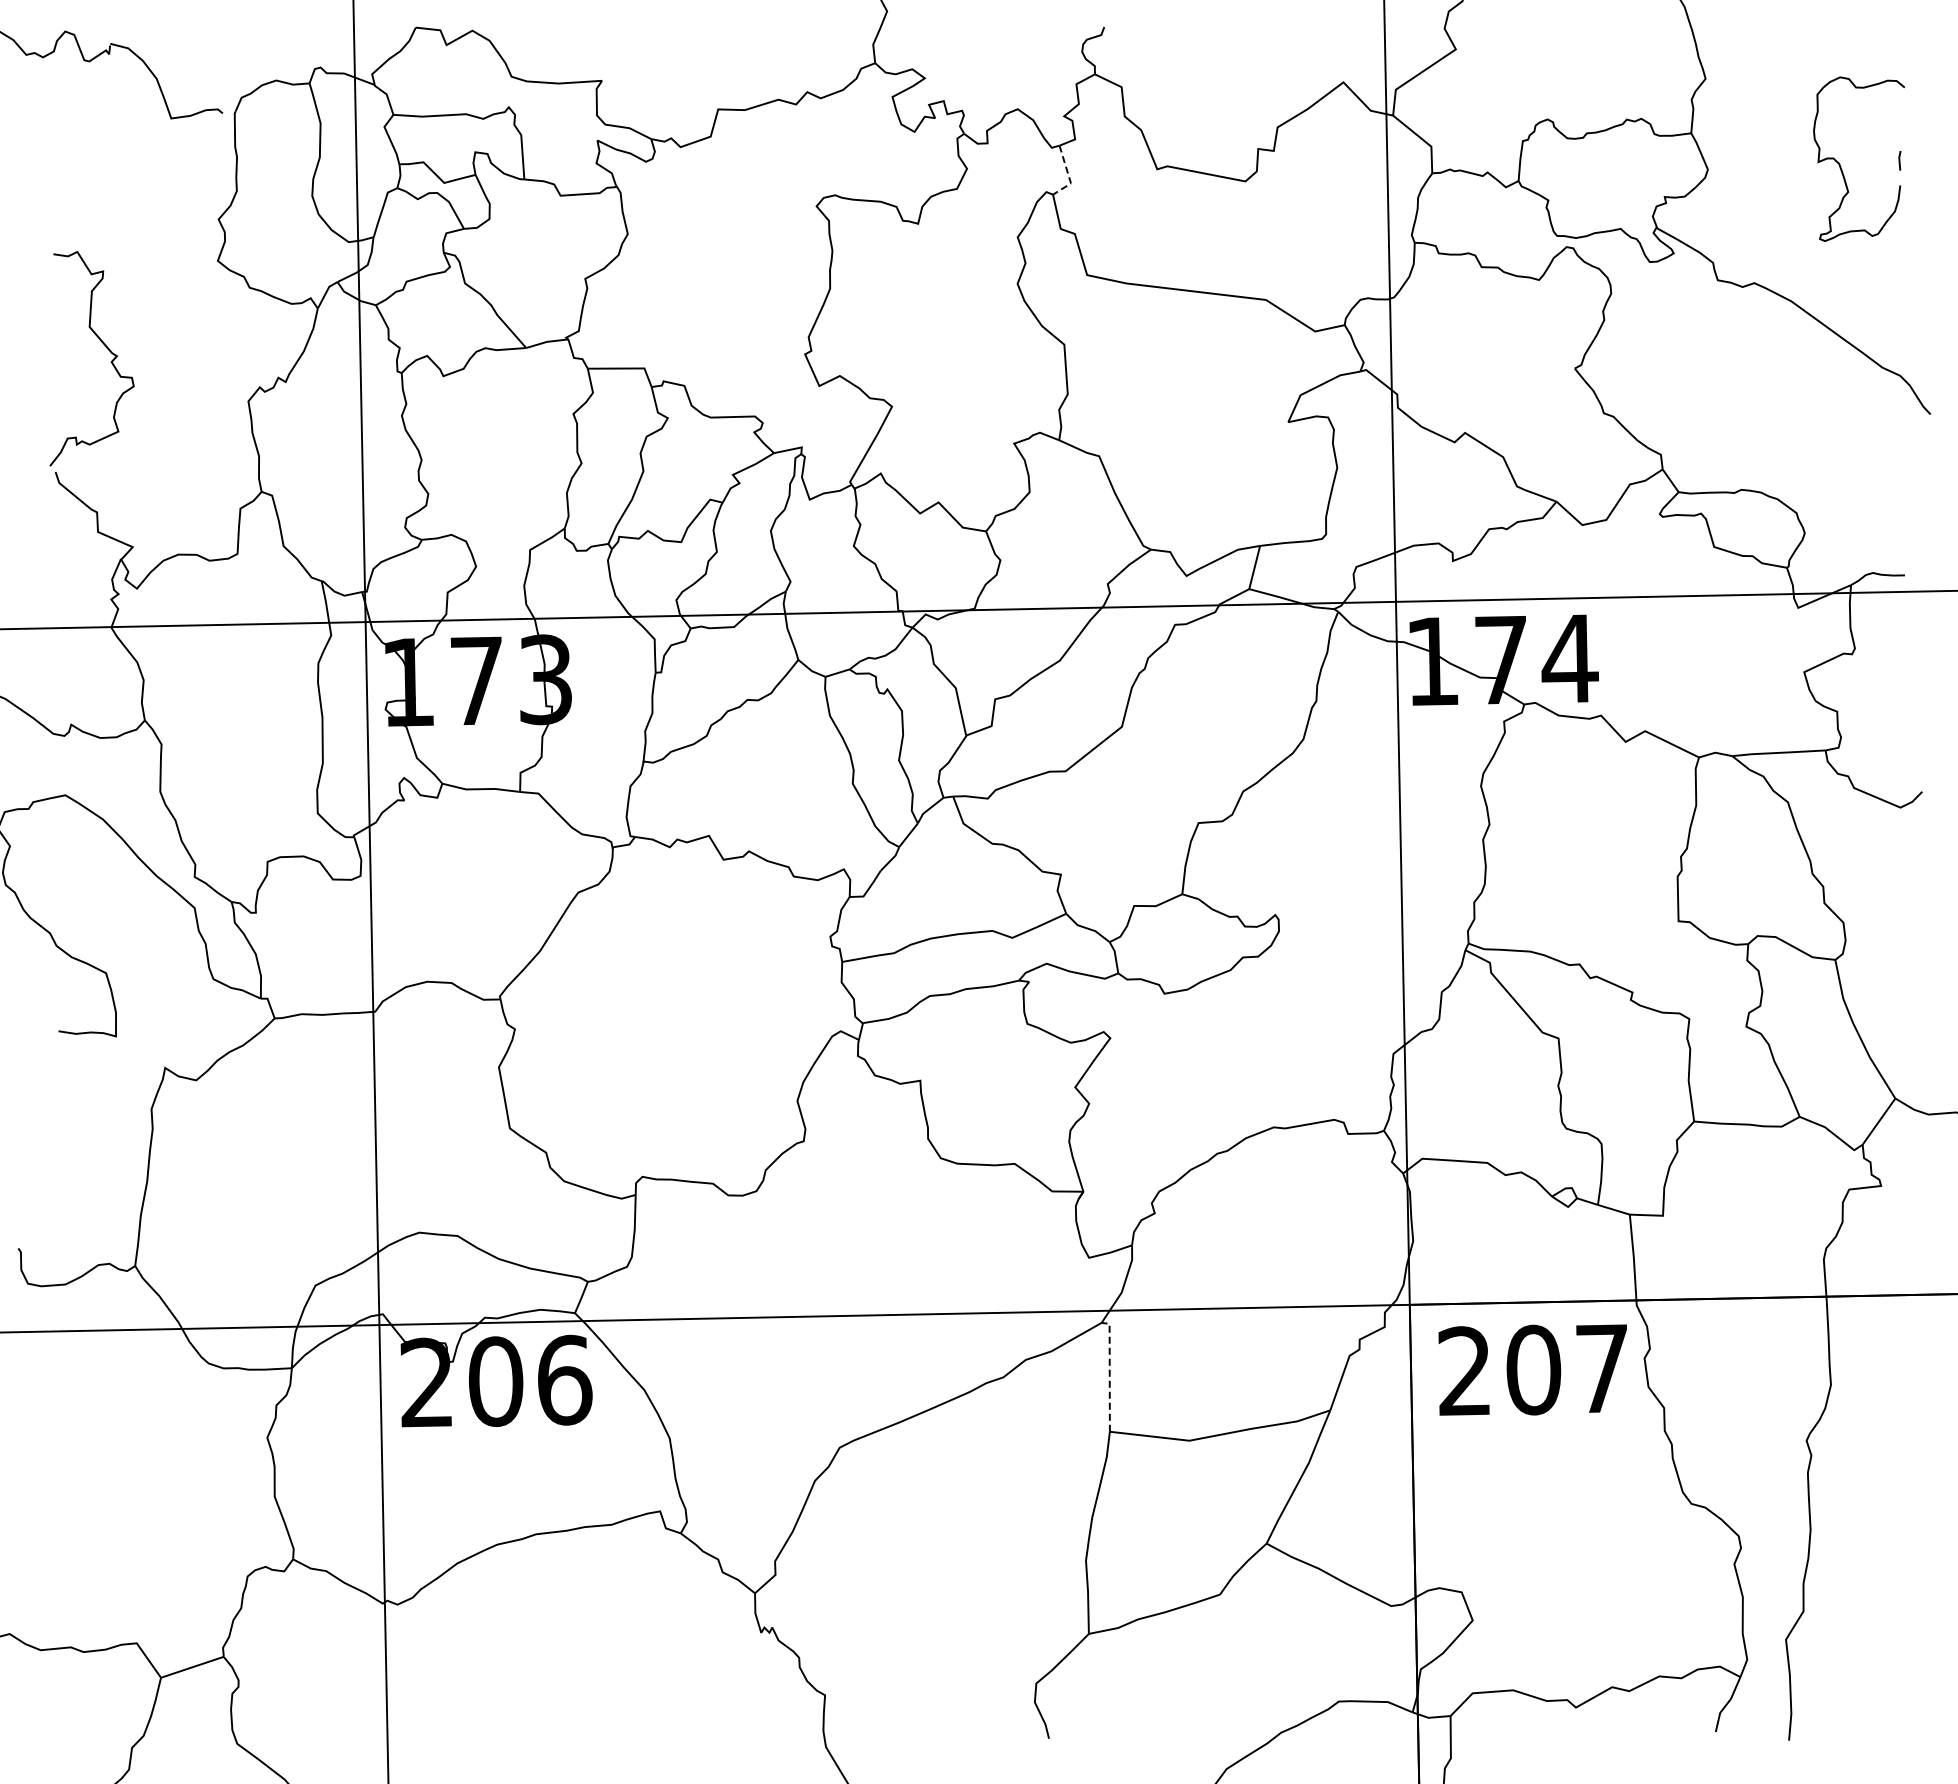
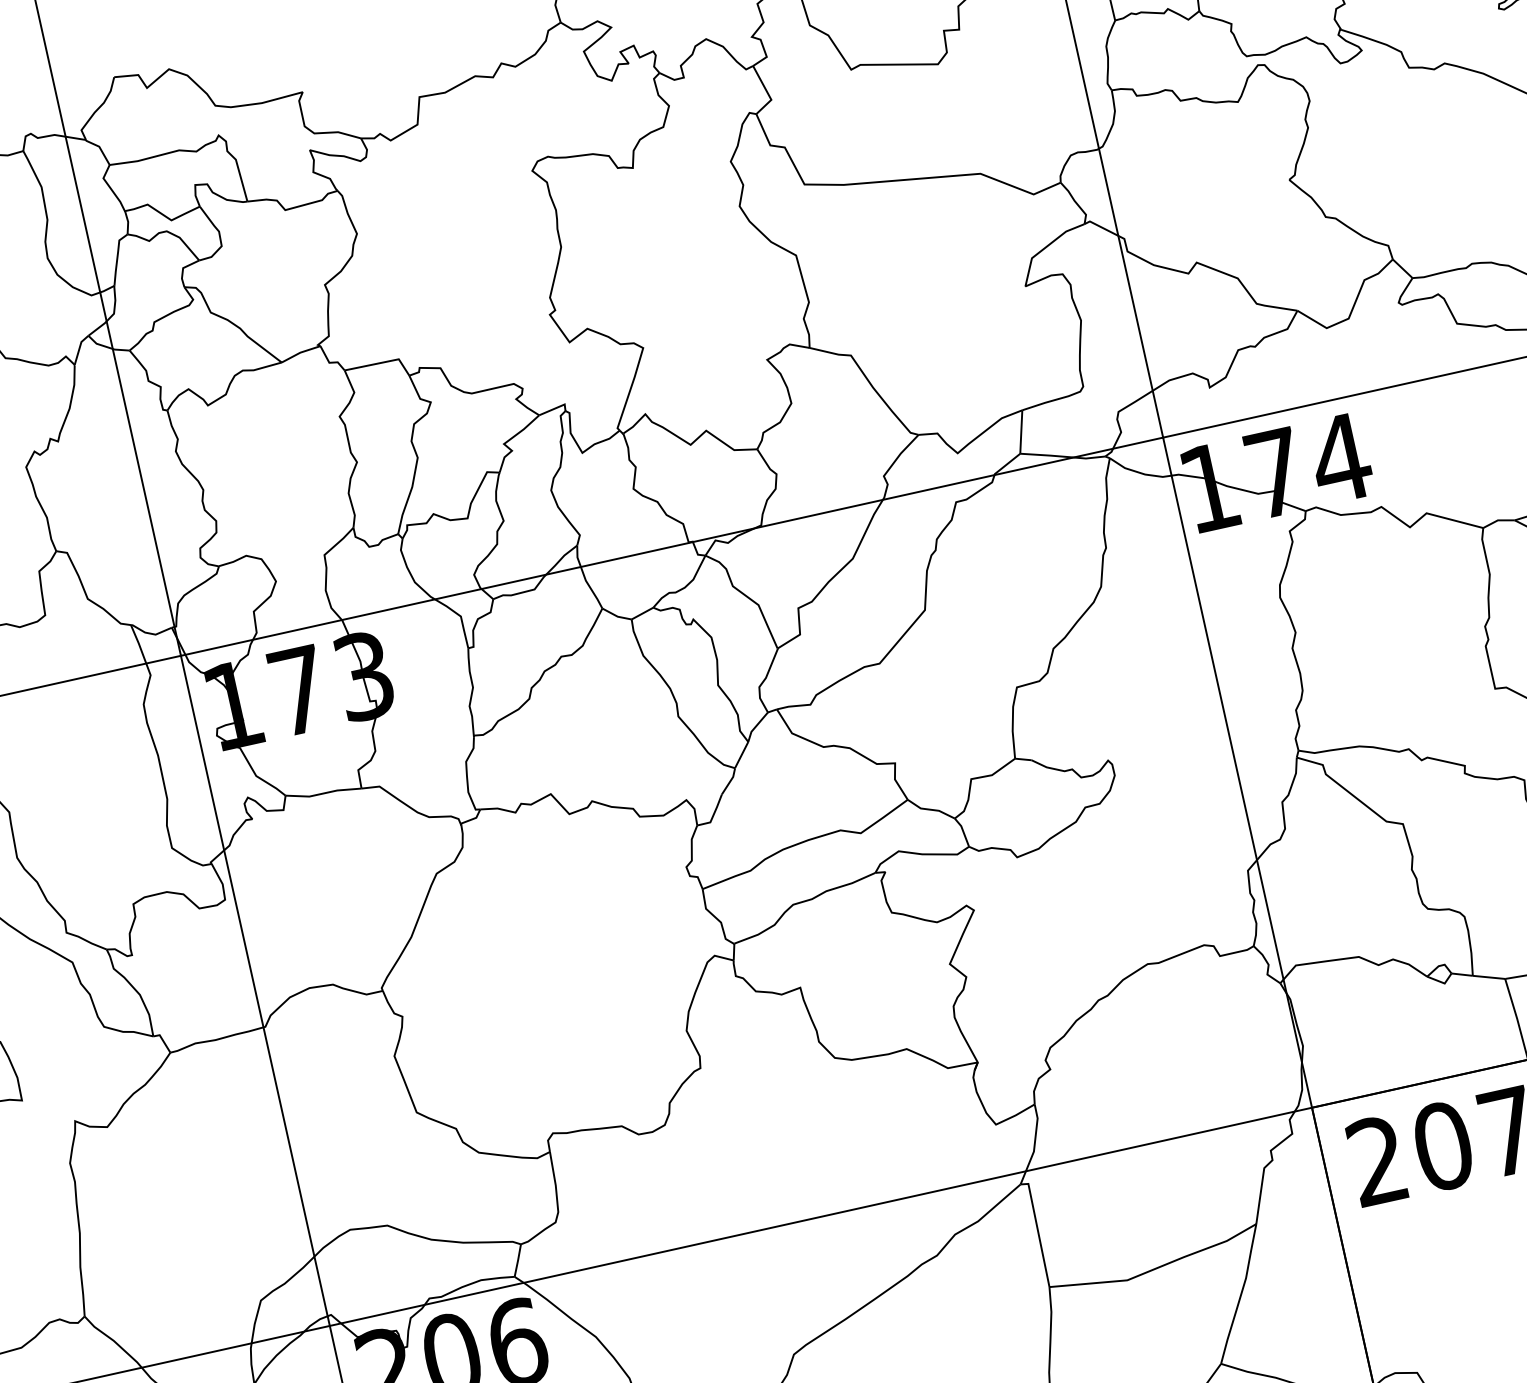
line: (1068, 175) -> (767, 92), dashed -> solid
line: (1109, 1372) -> (1037, 1230), dashed -> solid

